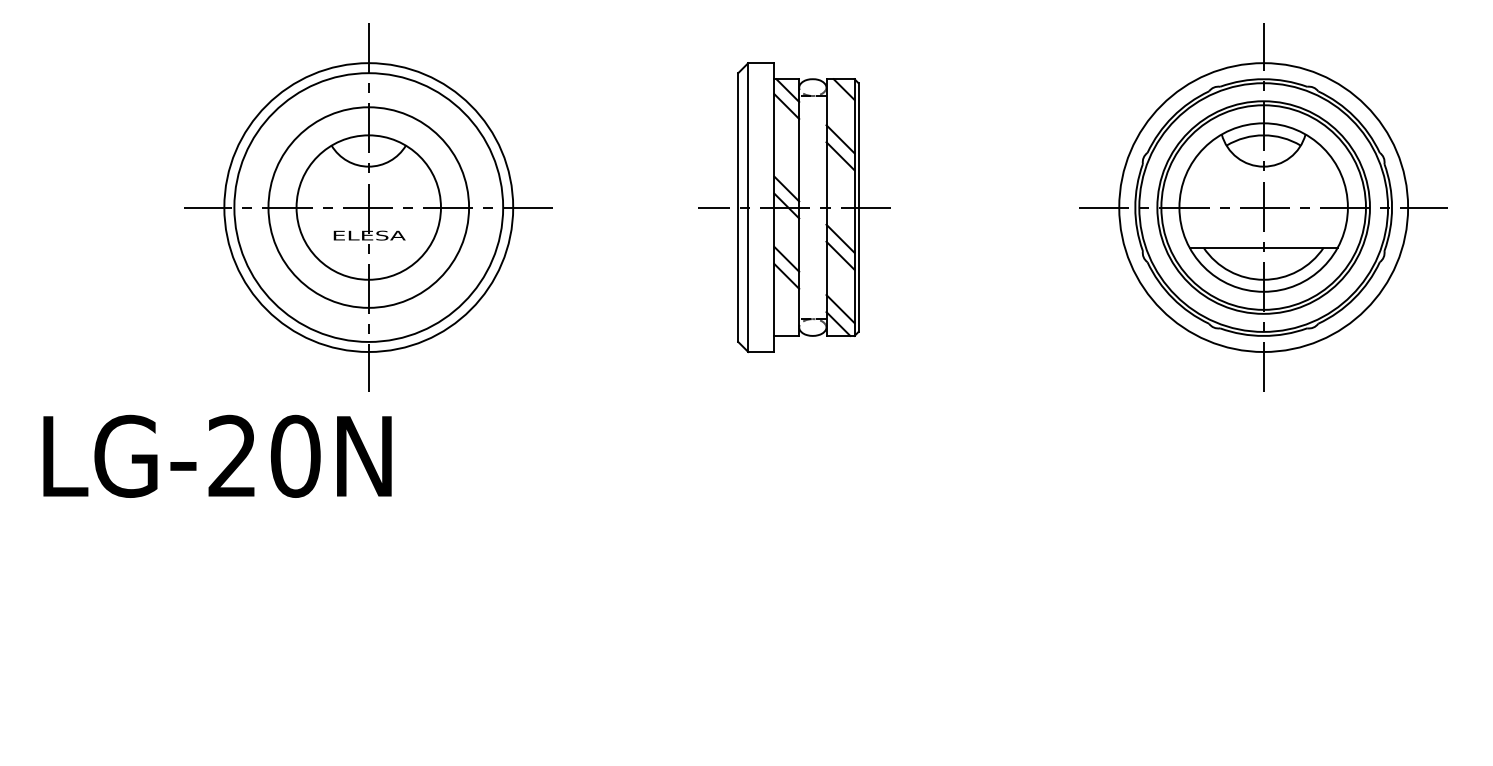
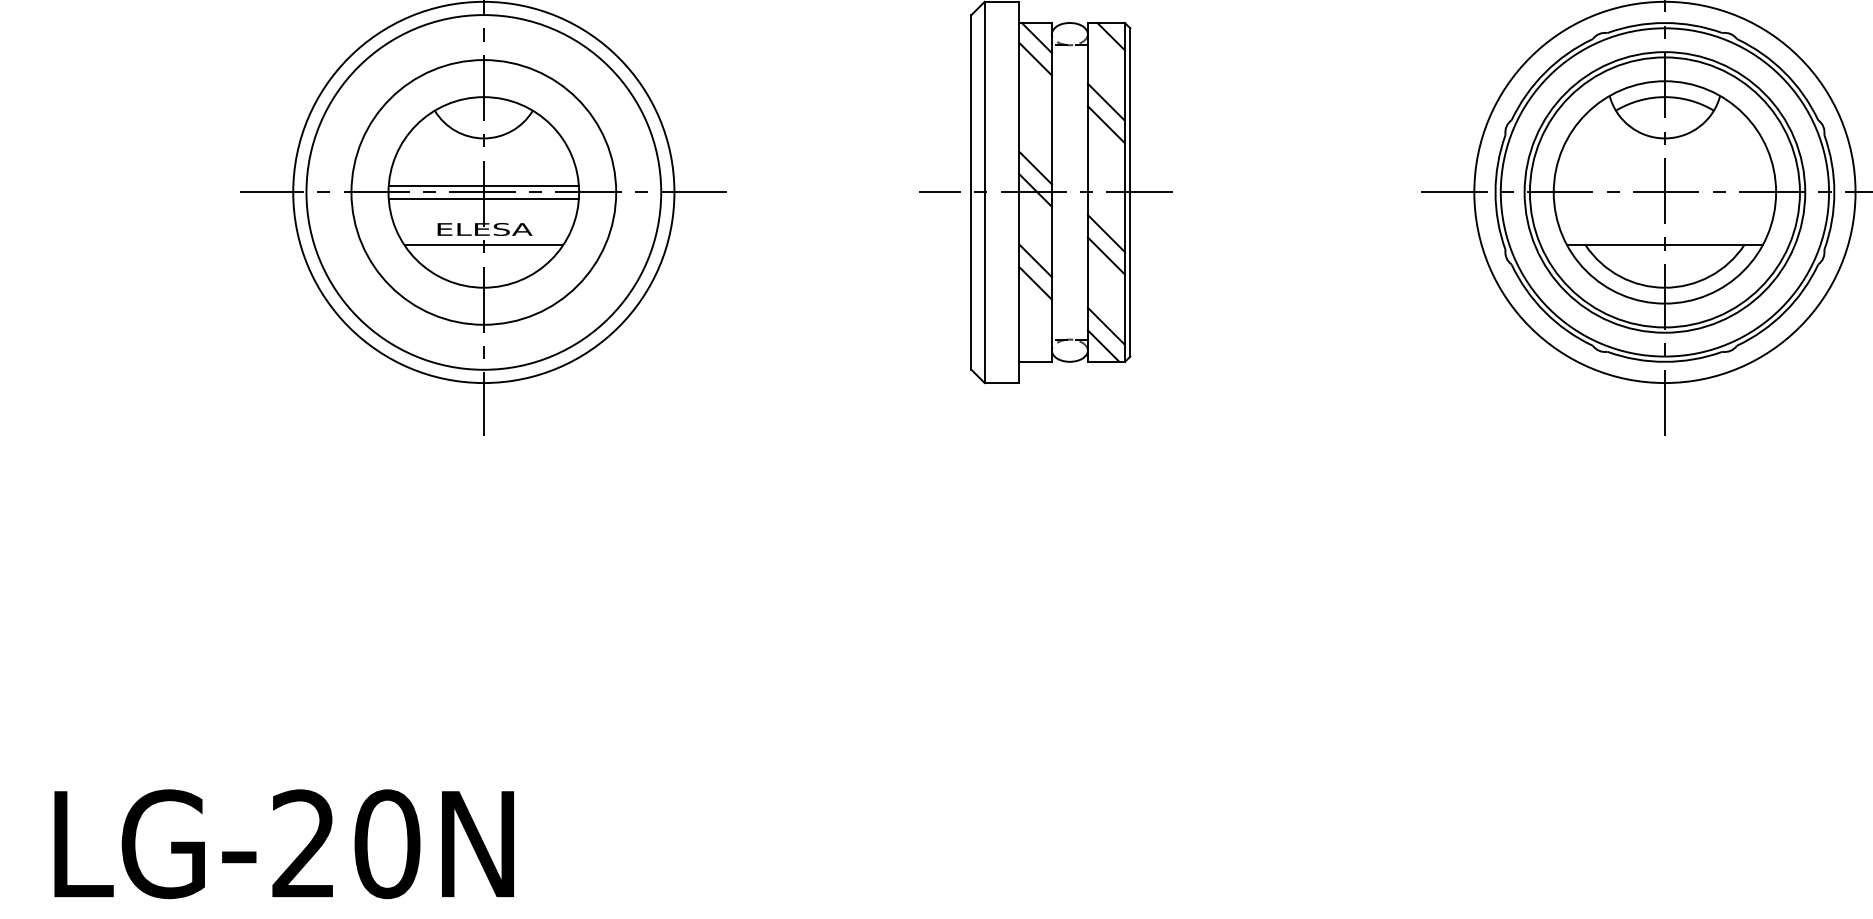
line: (368, 202) -> (483, 185), added
line: (368, 212) -> (483, 198), added
line: (368, 247) -> (483, 245), added
text: (217, 455) -> (284, 842), moved

